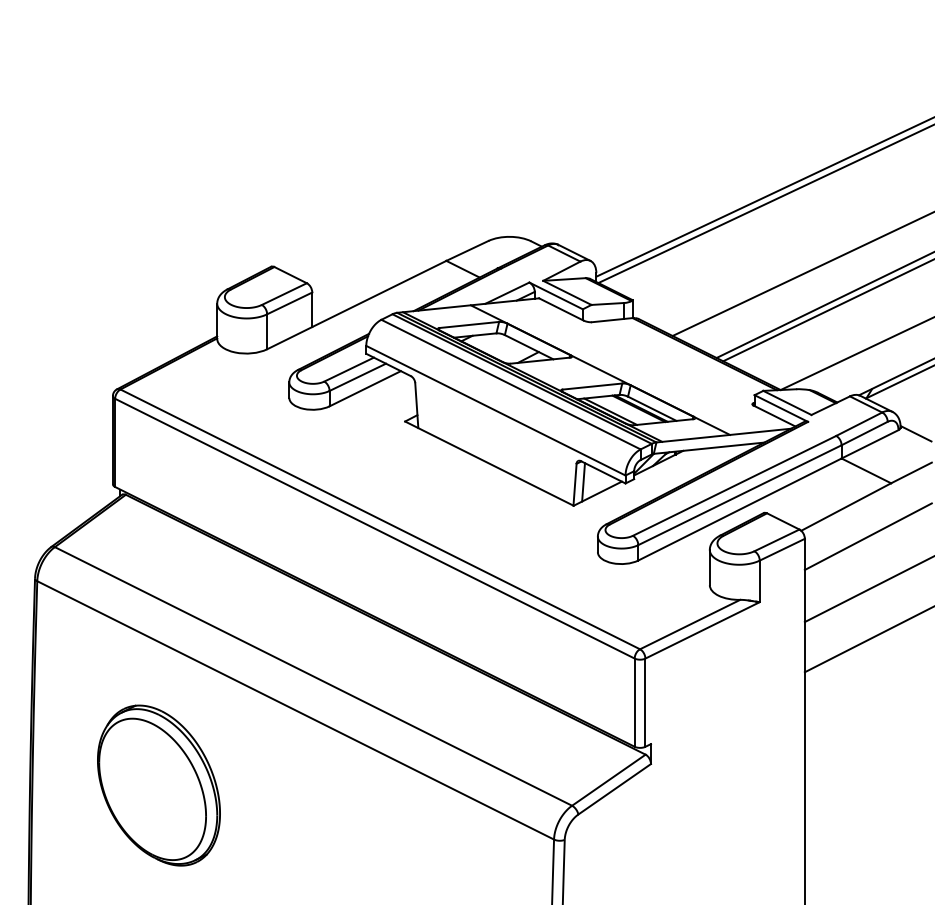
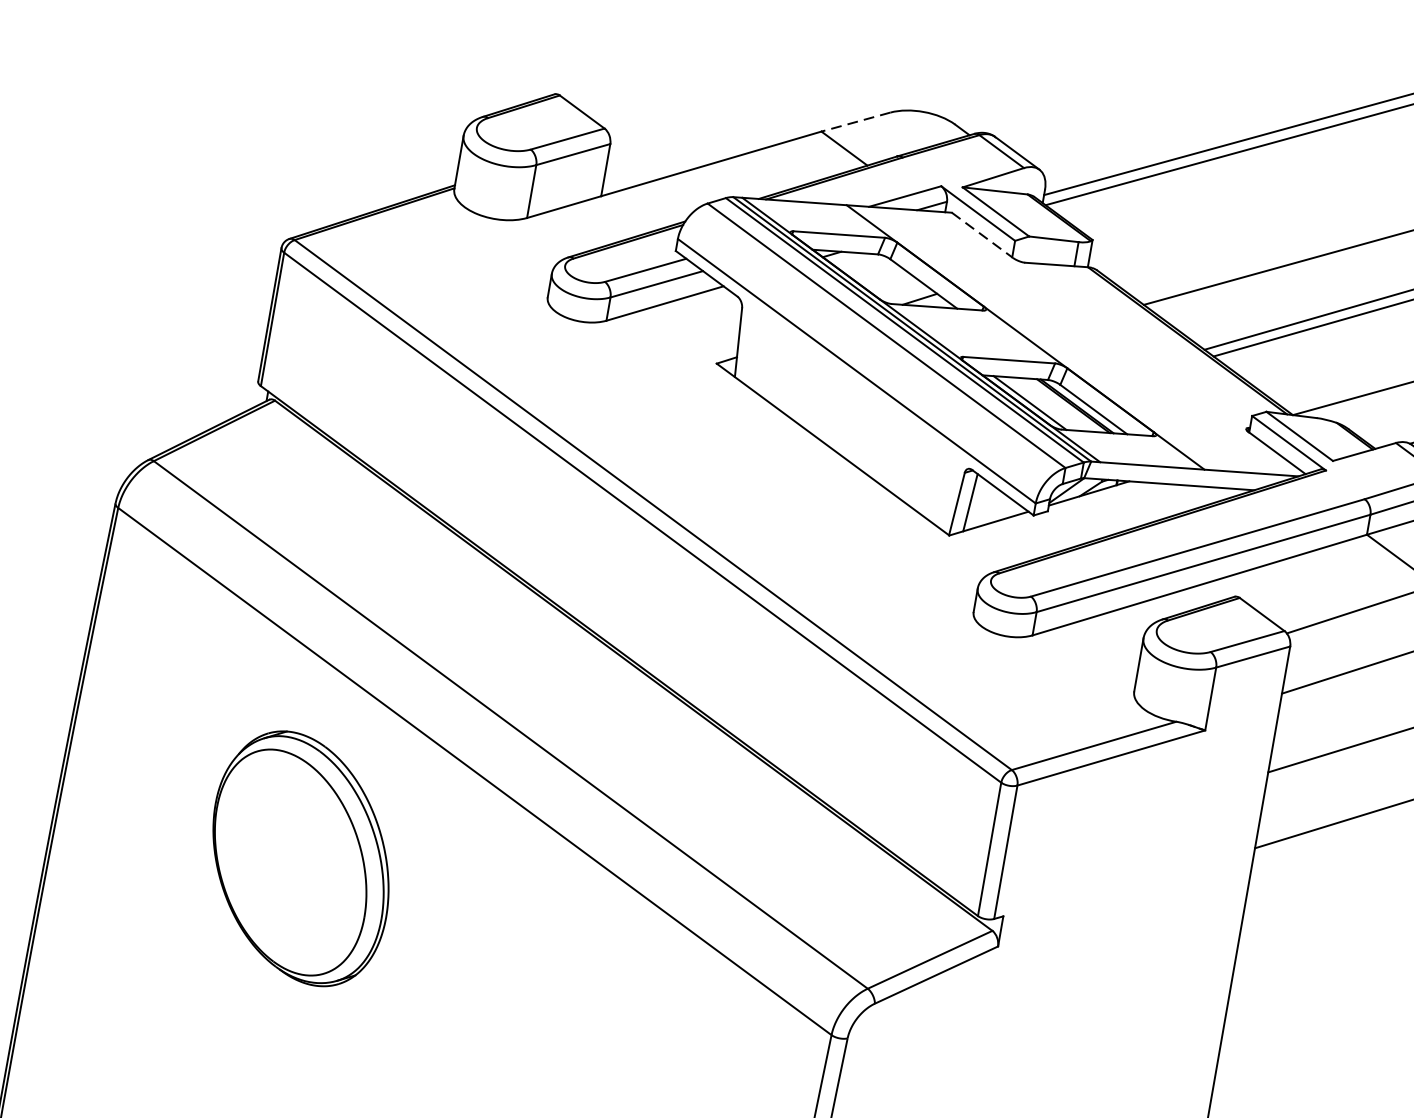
line: (467, 251) -> (855, 122), solid -> dashed
line: (561, 309) -> (982, 235), solid -> dashed
part: (158, 785) -> (300, 858), moved

